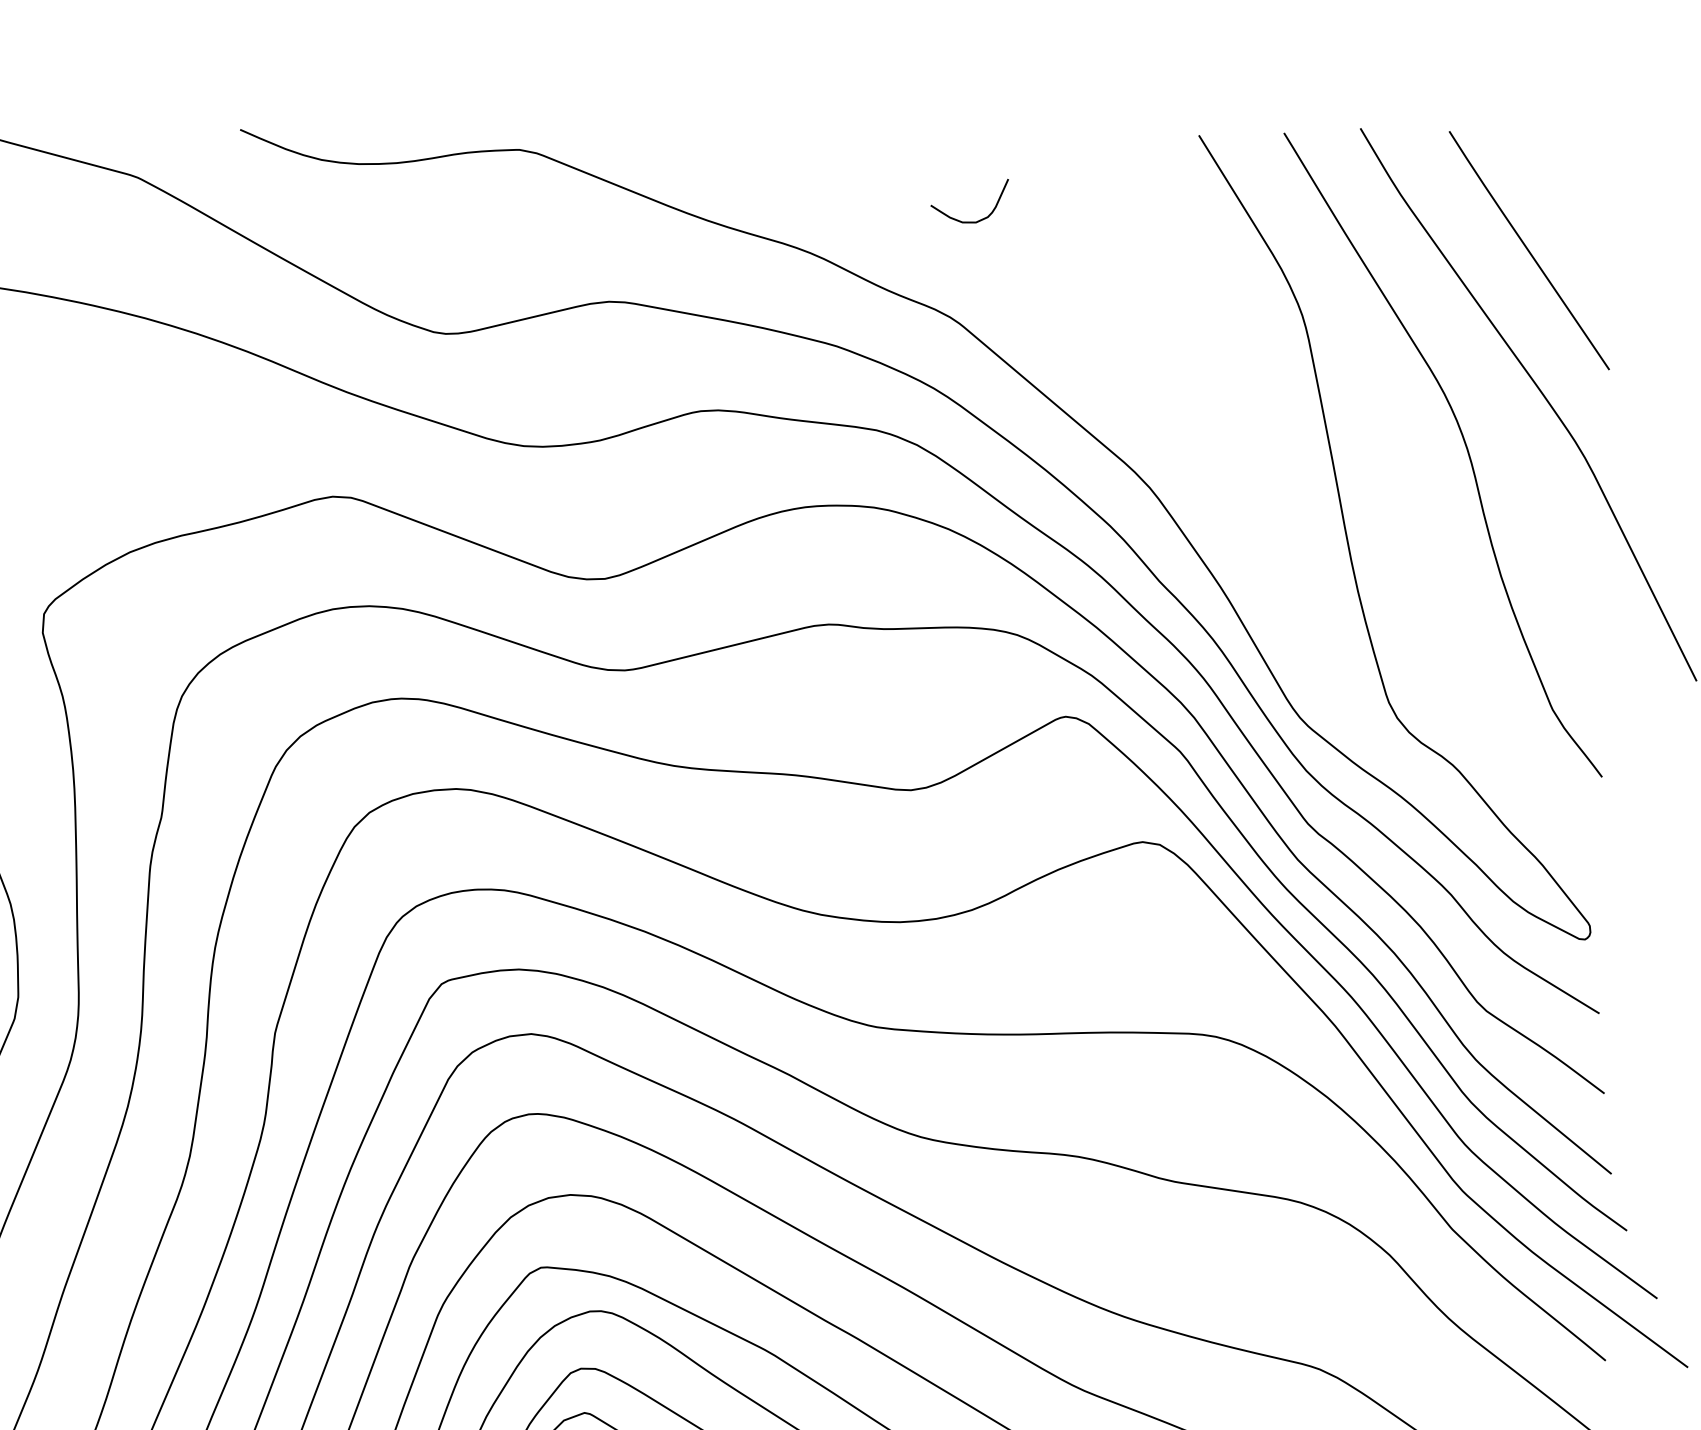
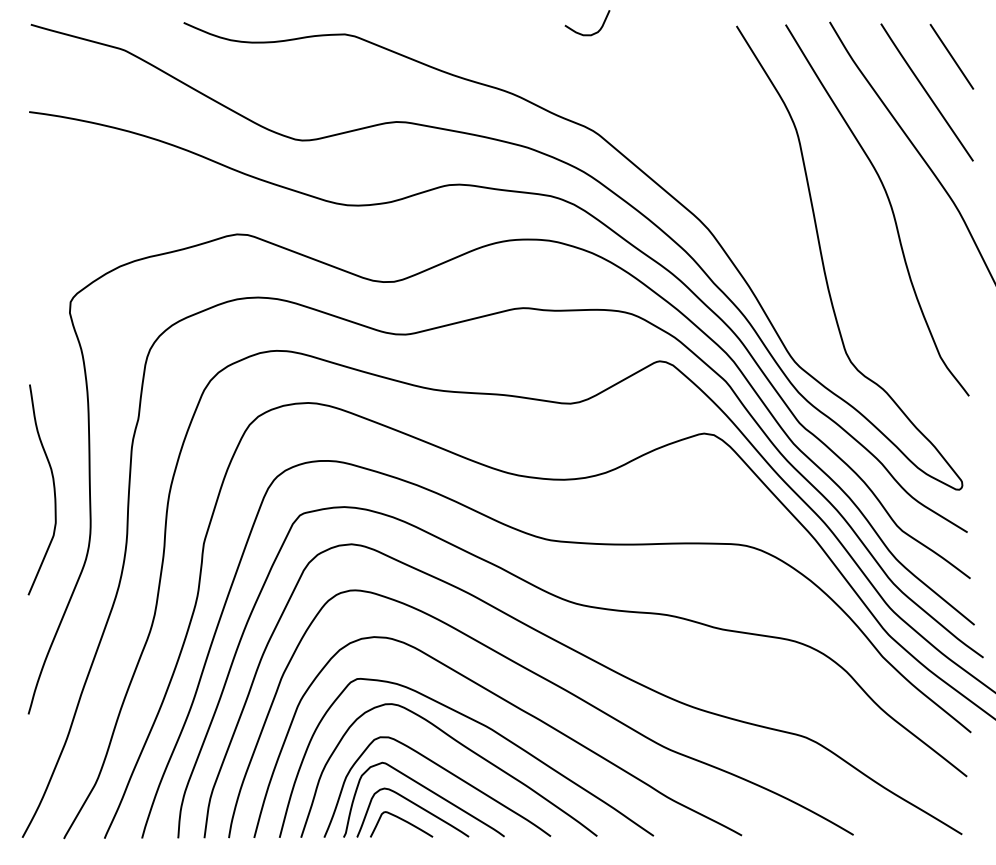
line: (1571, 188) -> (951, 56), added
curve: (969, 221) -> (587, 34), moved

